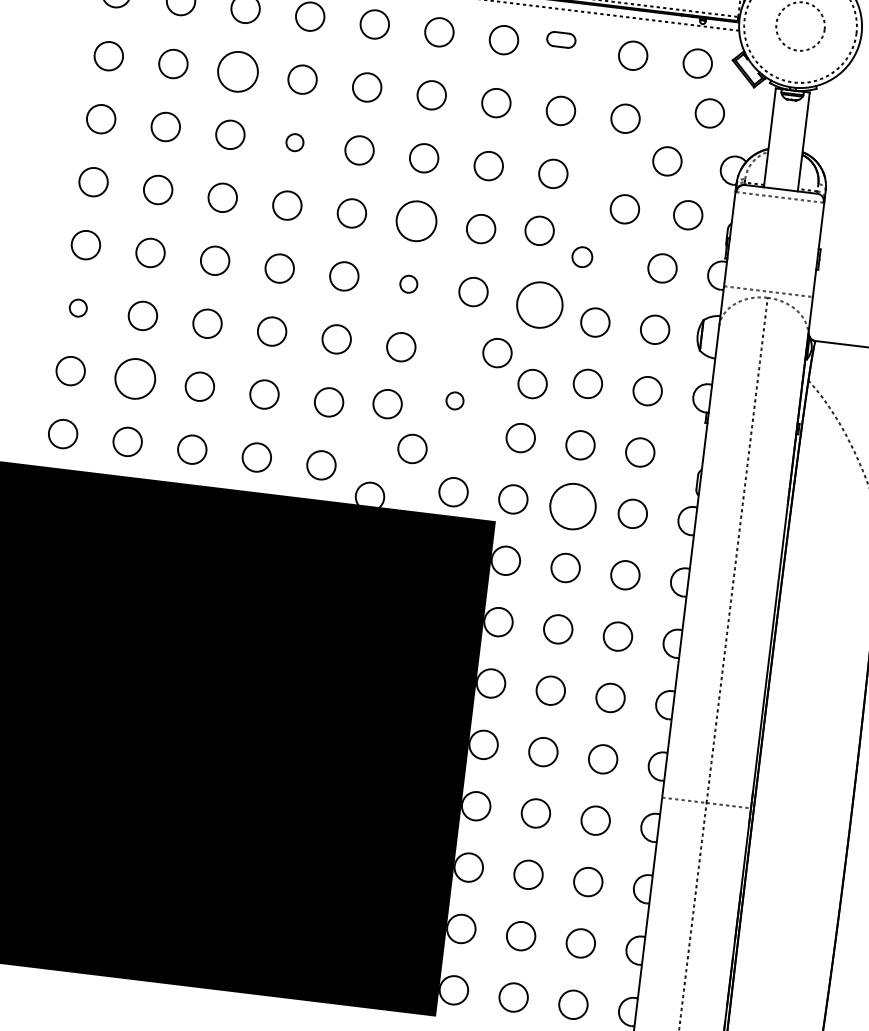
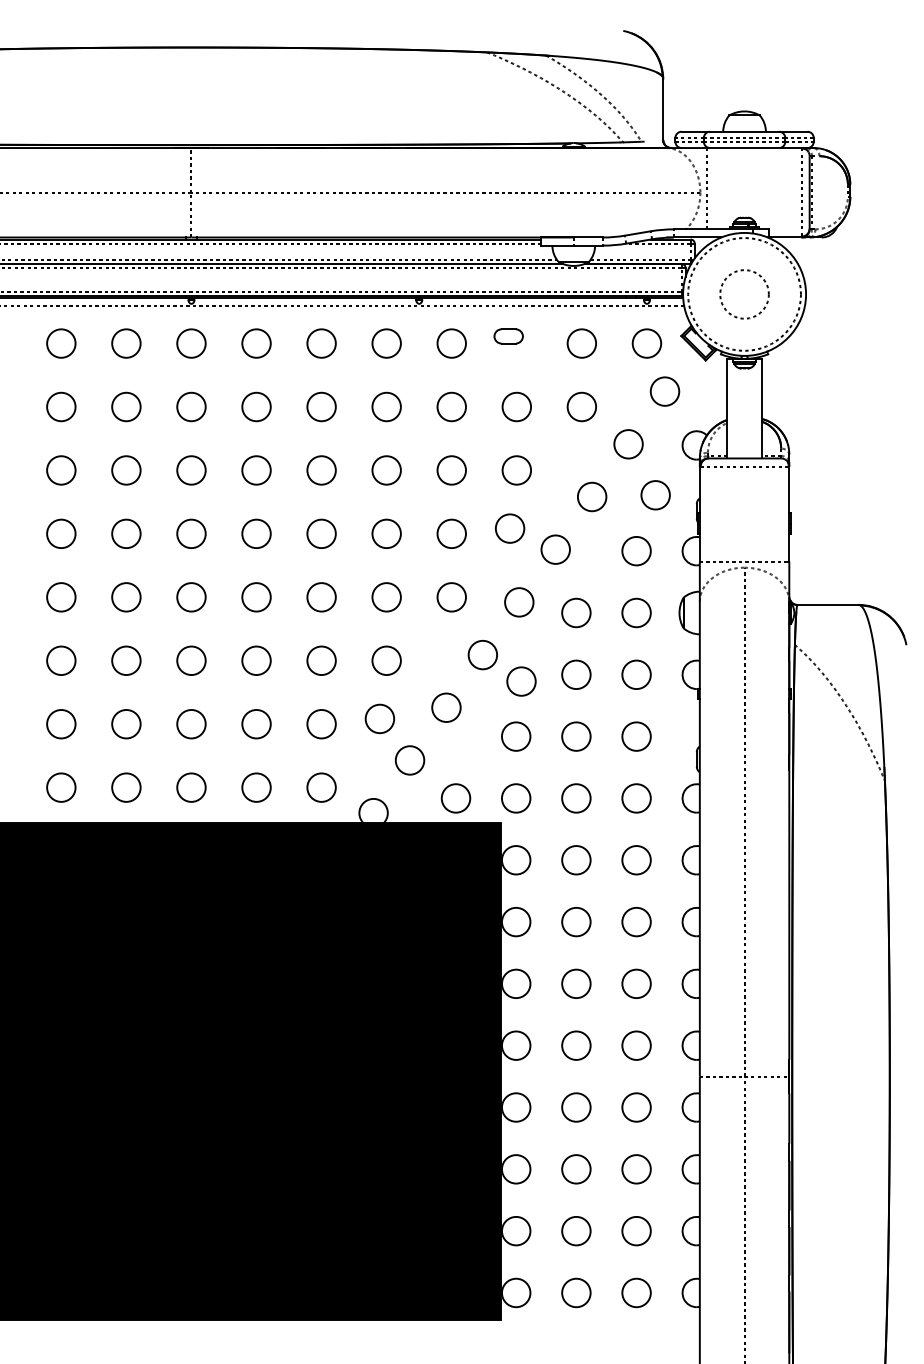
circle: (238, 71) -> (191, 406), size x0.71
circle: (294, 142) -> (256, 470), size x1.67
circle: (416, 220) -> (386, 533), size x0.71
circle: (582, 257) -> (555, 549), size x1.43
circle: (408, 284) -> (386, 597), size x1.67
circle: (540, 305) -> (519, 602), size x0.62
circle: (78, 307) -> (61, 660), size x1.67
circle: (135, 379) -> (126, 724), size x0.71
circle: (455, 400) -> (446, 707), size x1.67
circle: (573, 506) -> (576, 798), size x0.62

